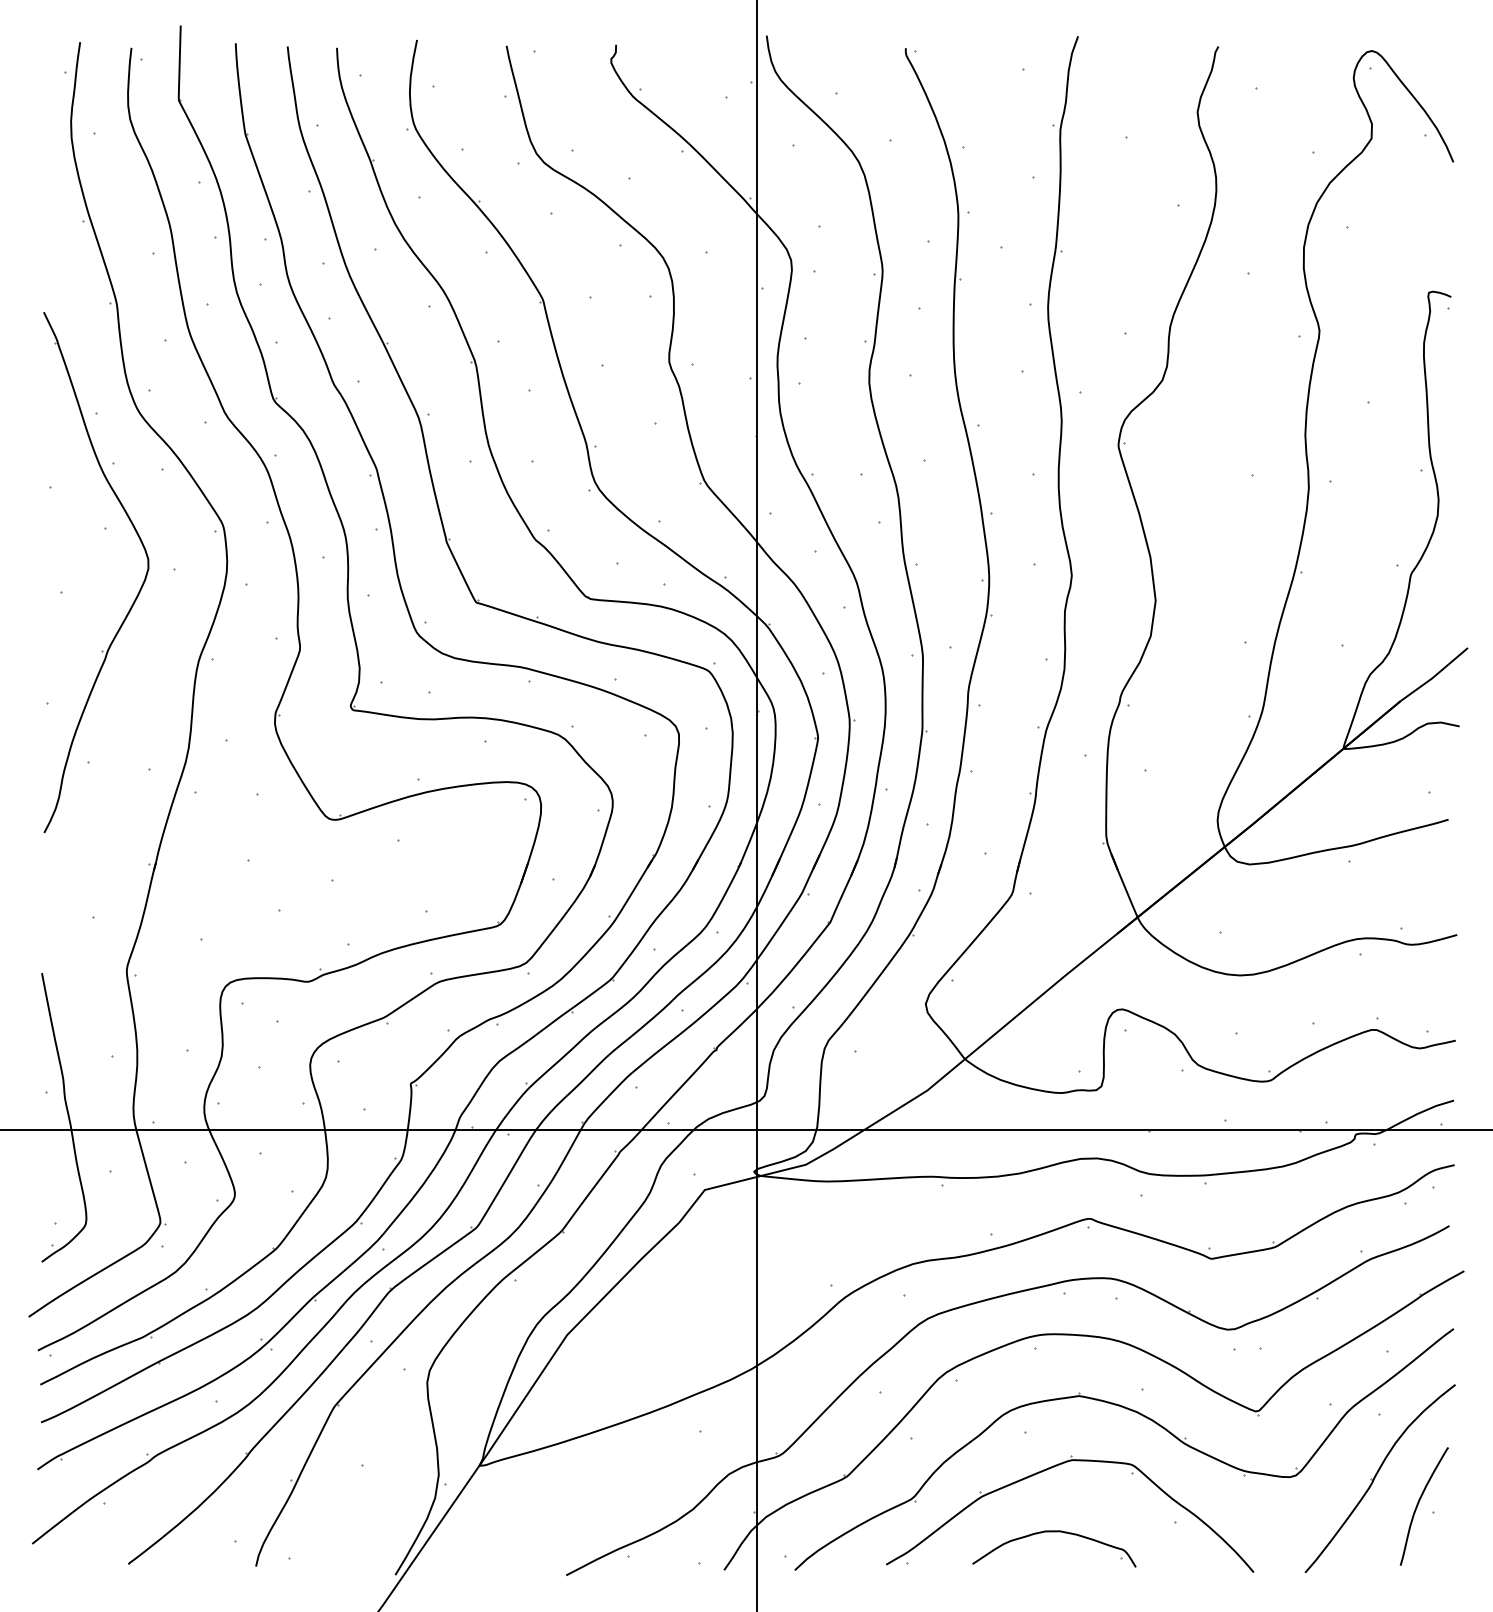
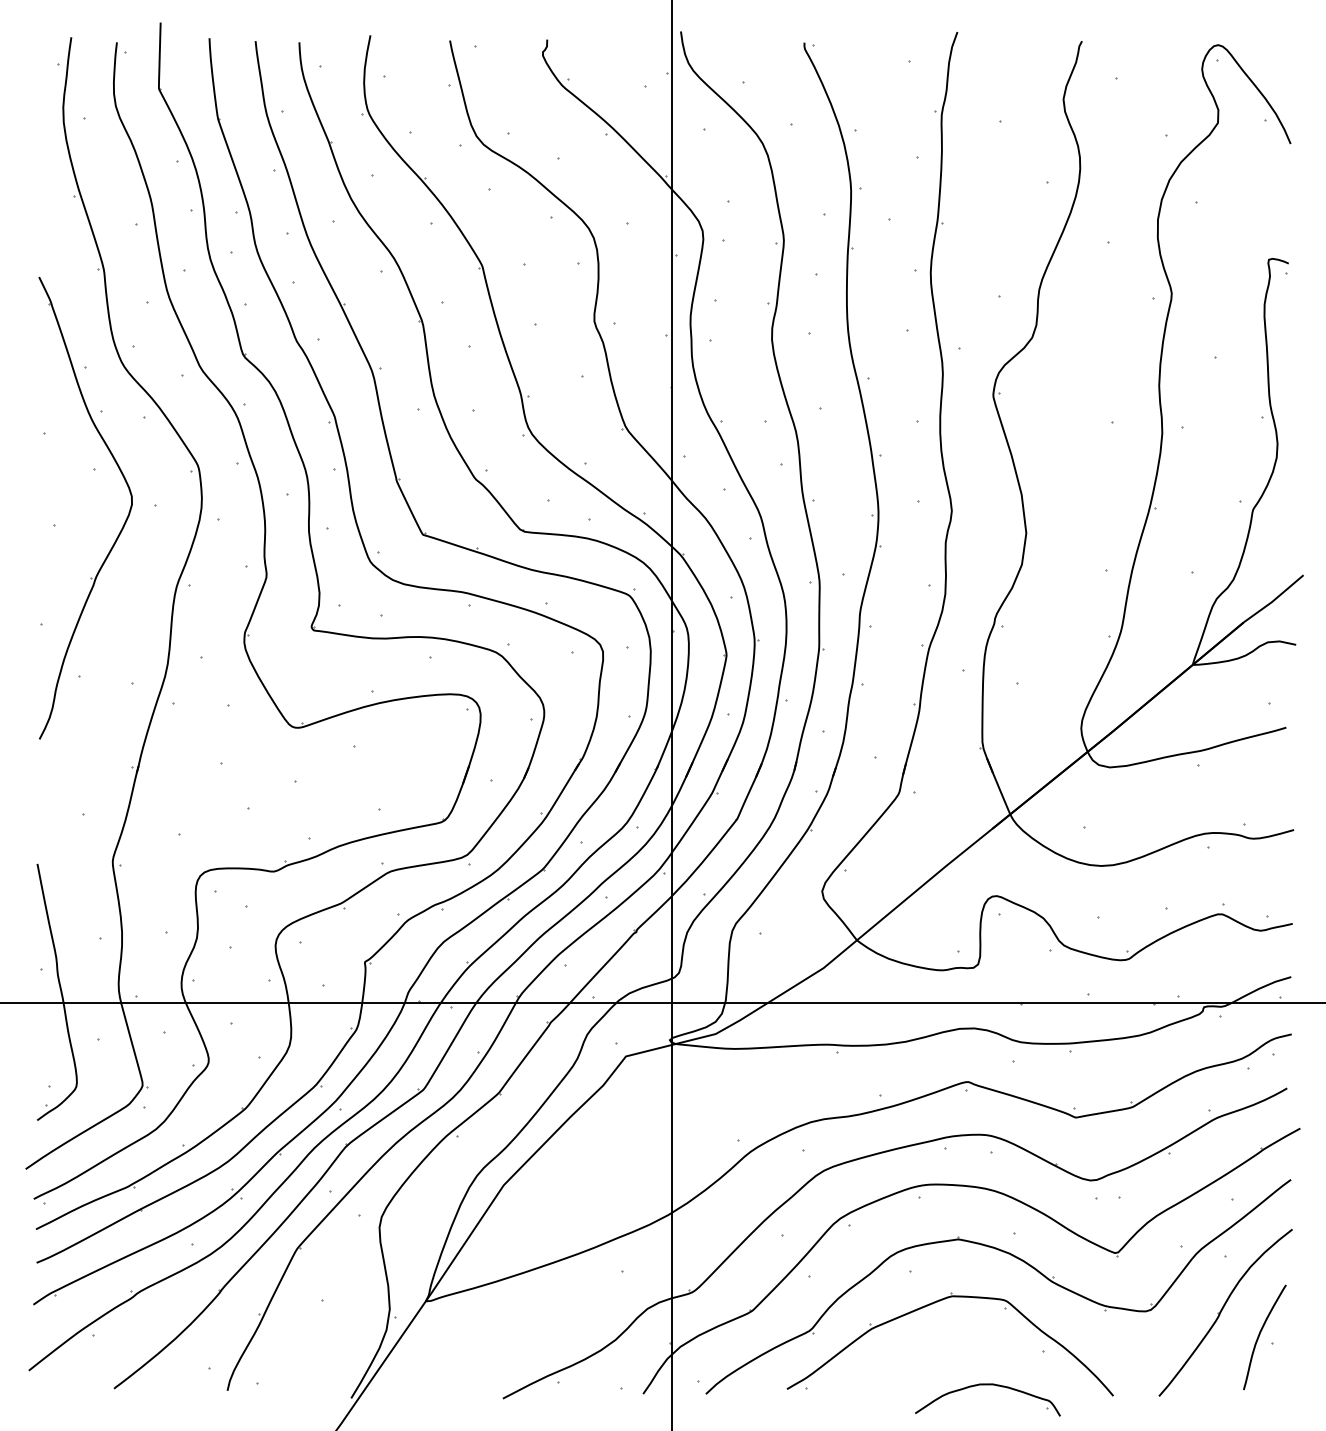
part: (1054, 1532) -> (987, 1385), moved

